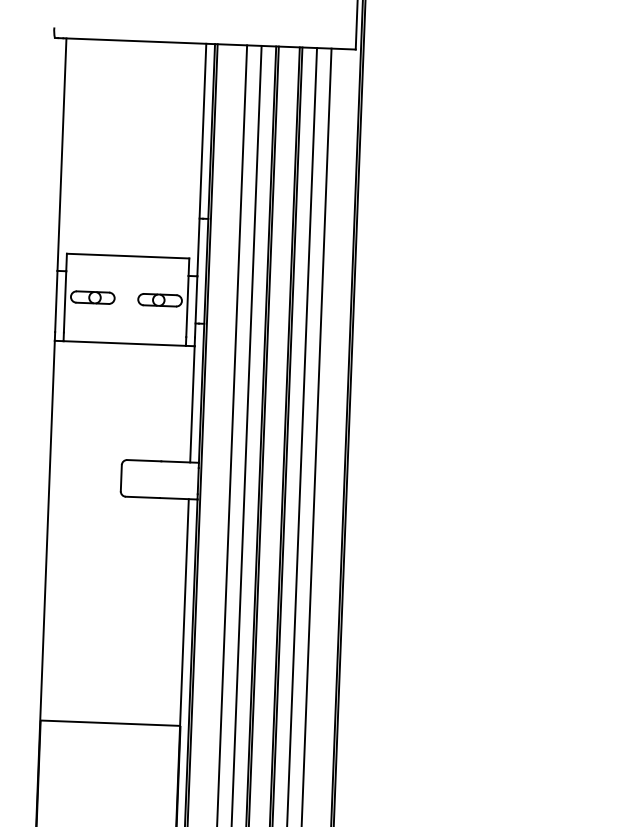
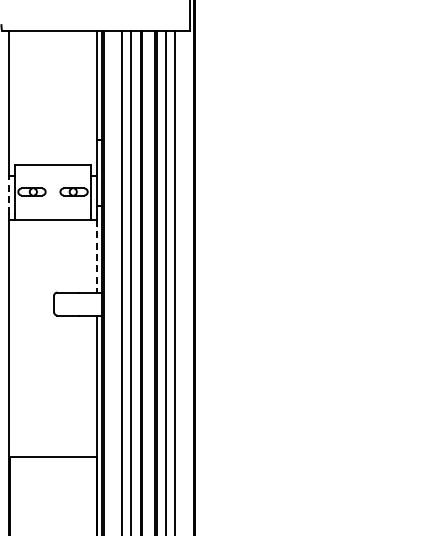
line: (56, 300) -> (9, 194), solid -> dashed
line: (191, 404) -> (96, 256), solid -> dashed

